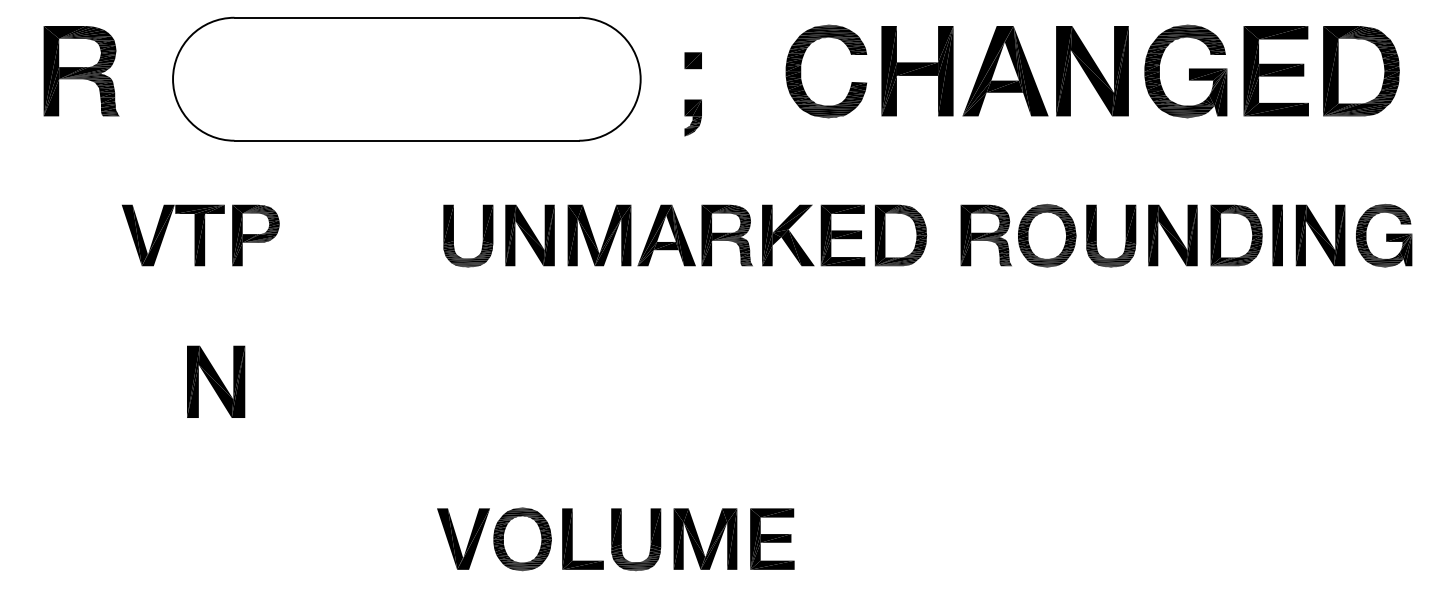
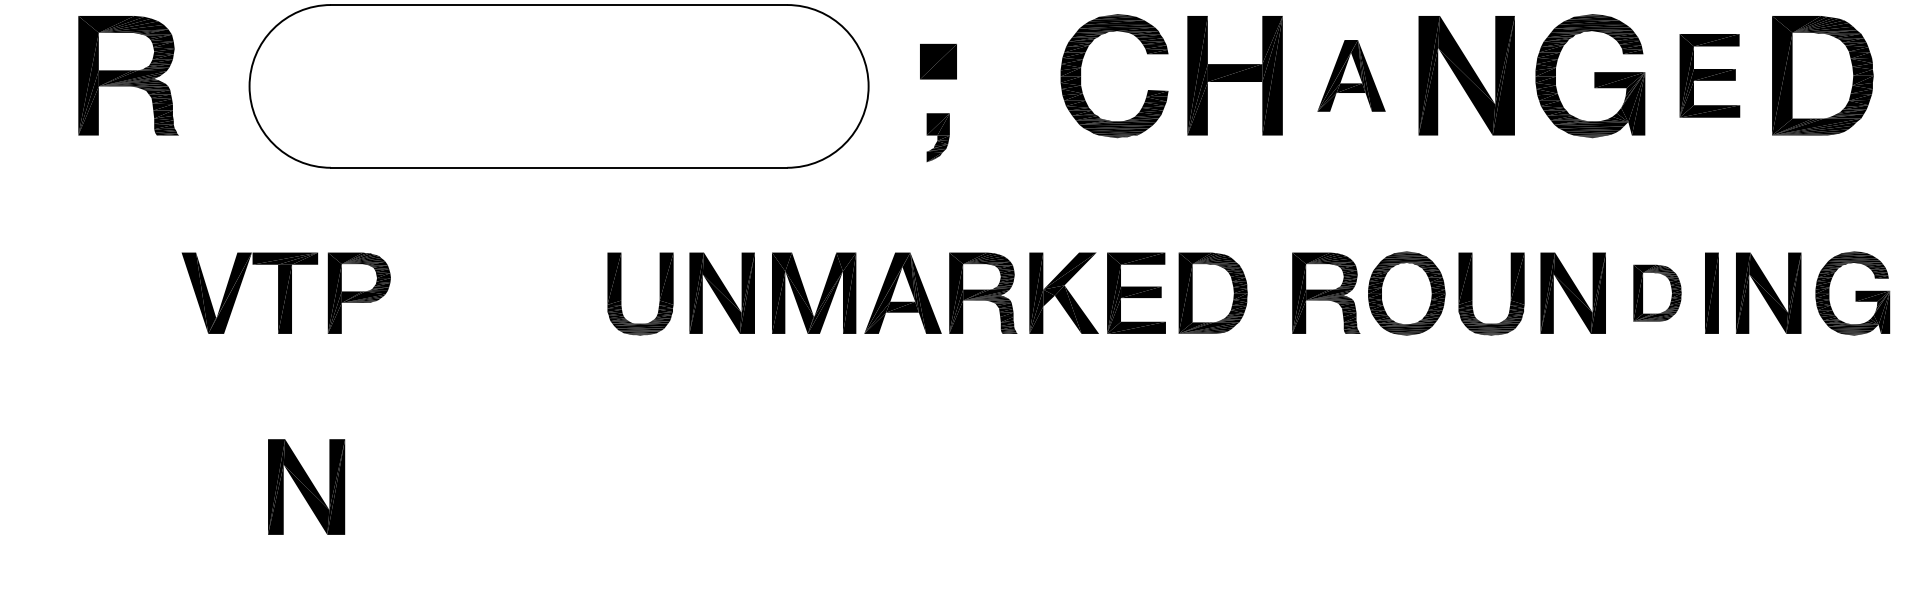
part: (692, 60) -> (937, 61), size x1.6
part: (1005, 71) -> (1351, 76), size x0.6
part: (1275, 71) -> (1709, 76), size x0.7
part: (1236, 235) -> (1657, 293), size x0.7

